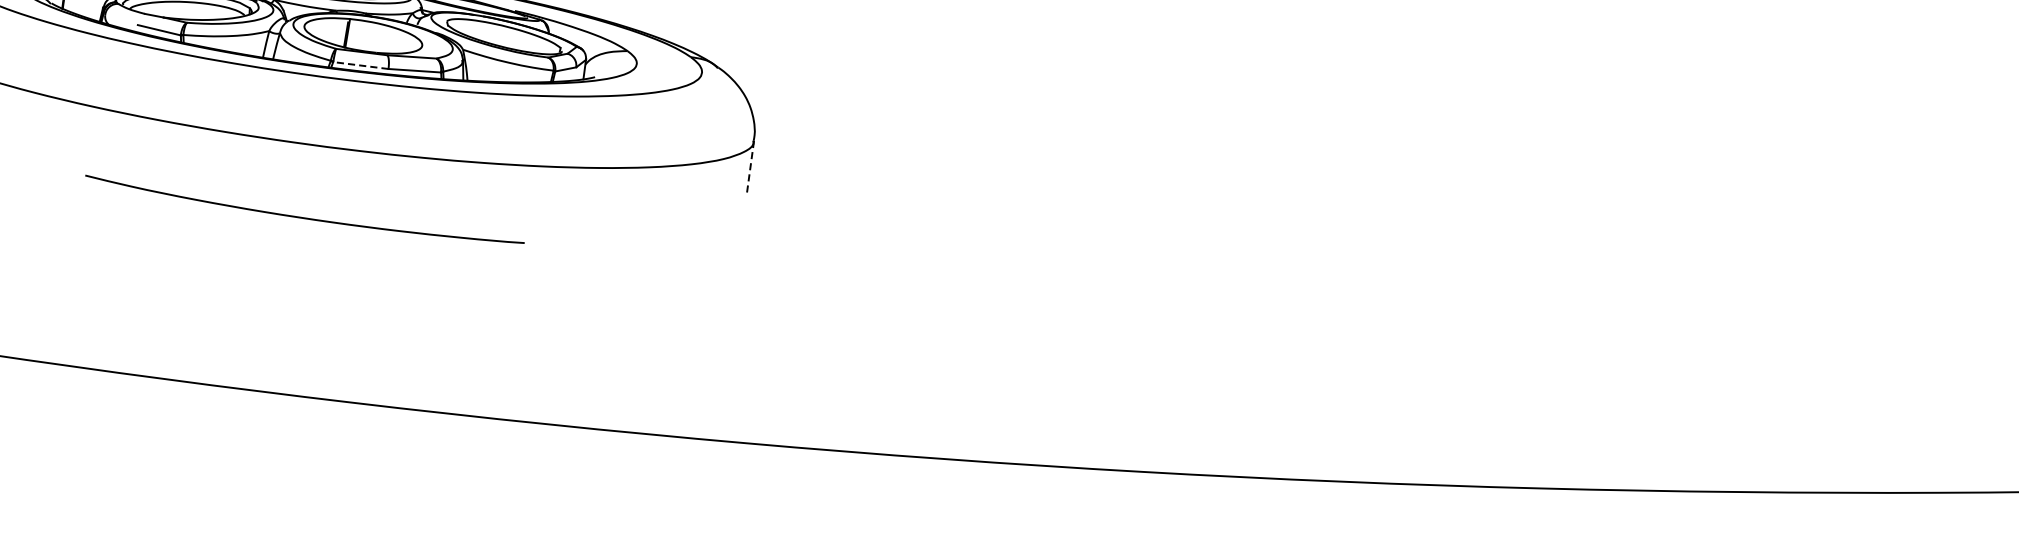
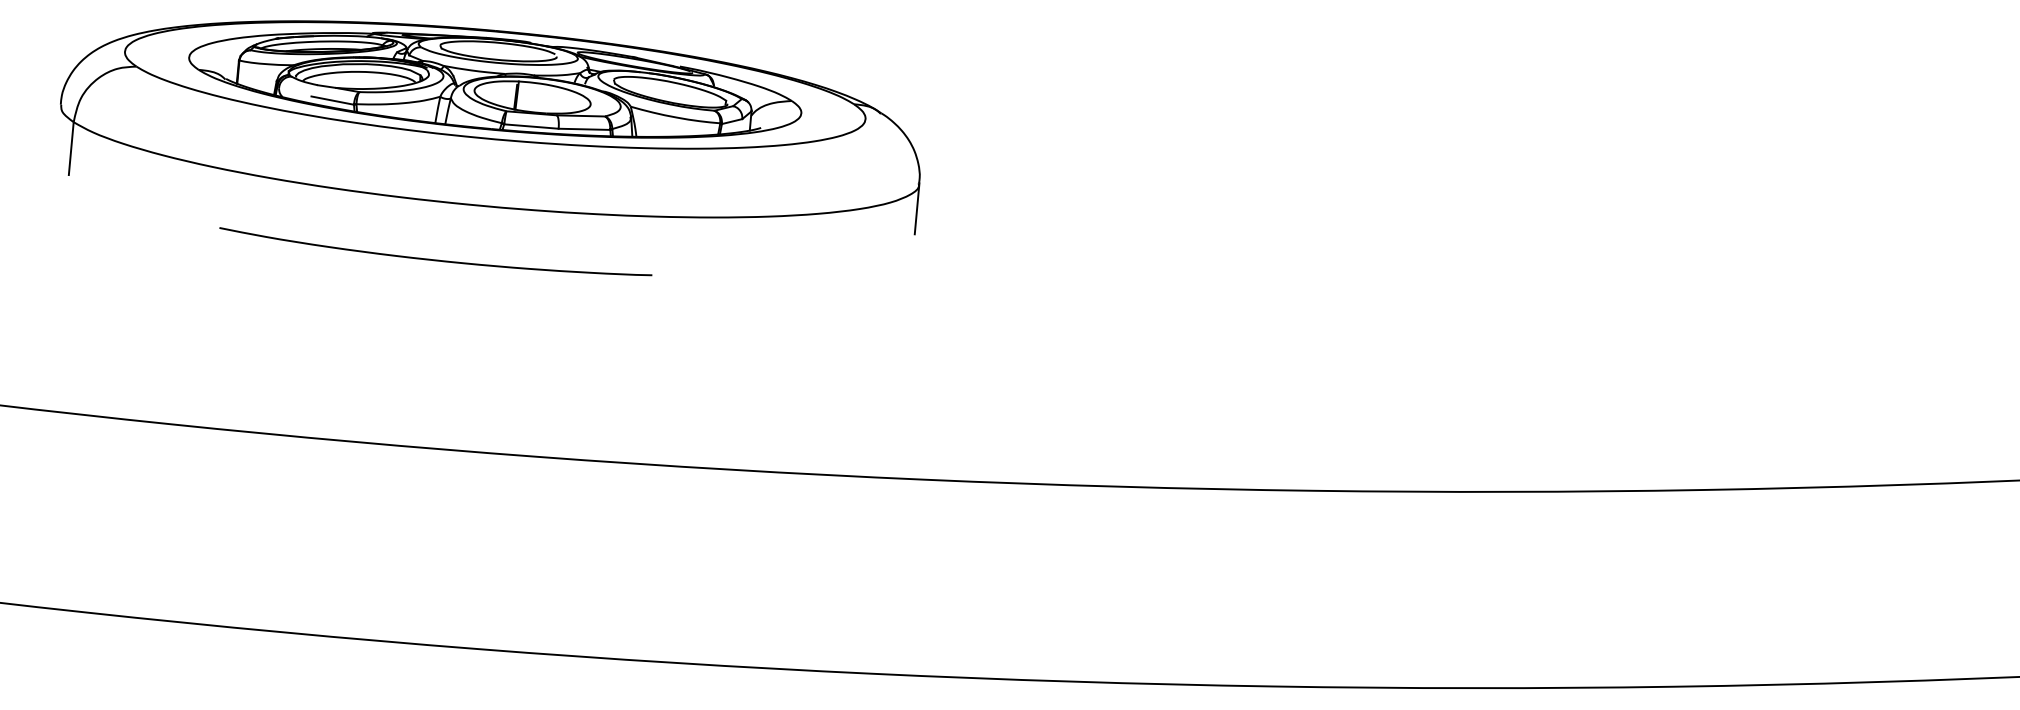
line: (359, 65) -> (530, 126), dashed -> solid
line: (750, 166) -> (917, 208), dashed -> solid
curve: (304, 217) -> (435, 259), moved

